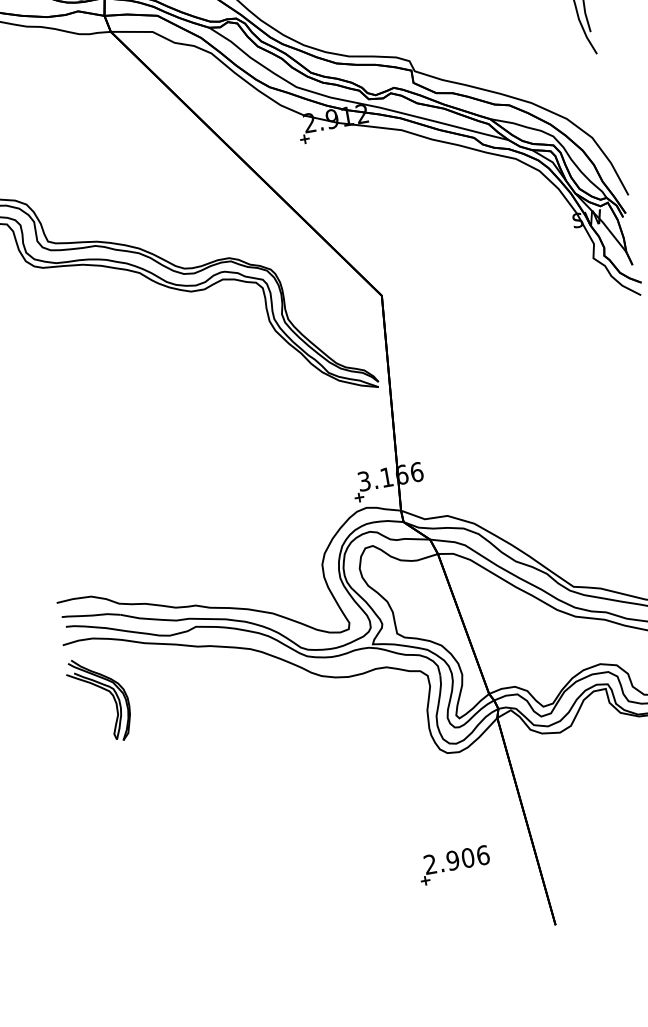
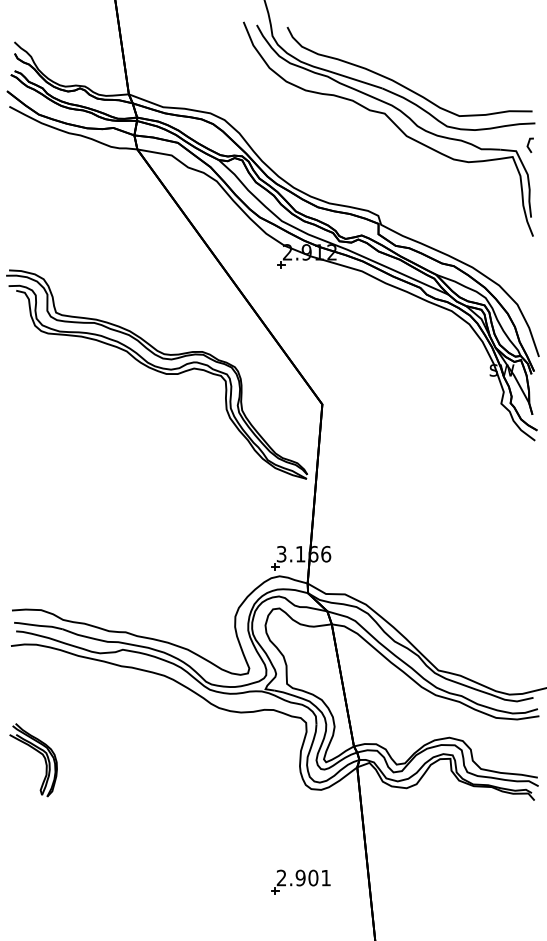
part: (105, 690) -> (39, 753), moved
text: (483, 854) -> (326, 877), 2.906 -> 2.901

